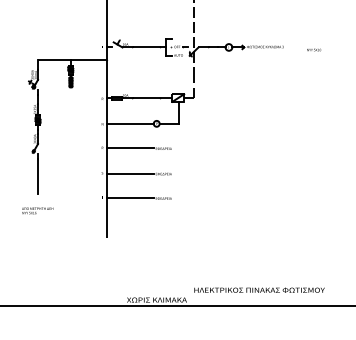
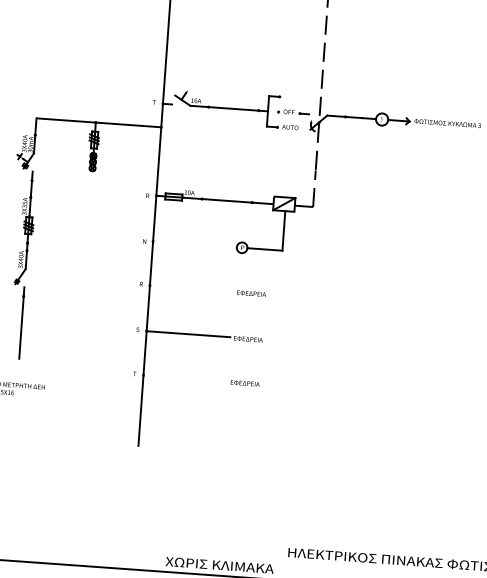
line: (130, 123) -> (194, 243), removed
line: (130, 148) -> (191, 288), removed
line: (130, 198) -> (185, 378), removed

